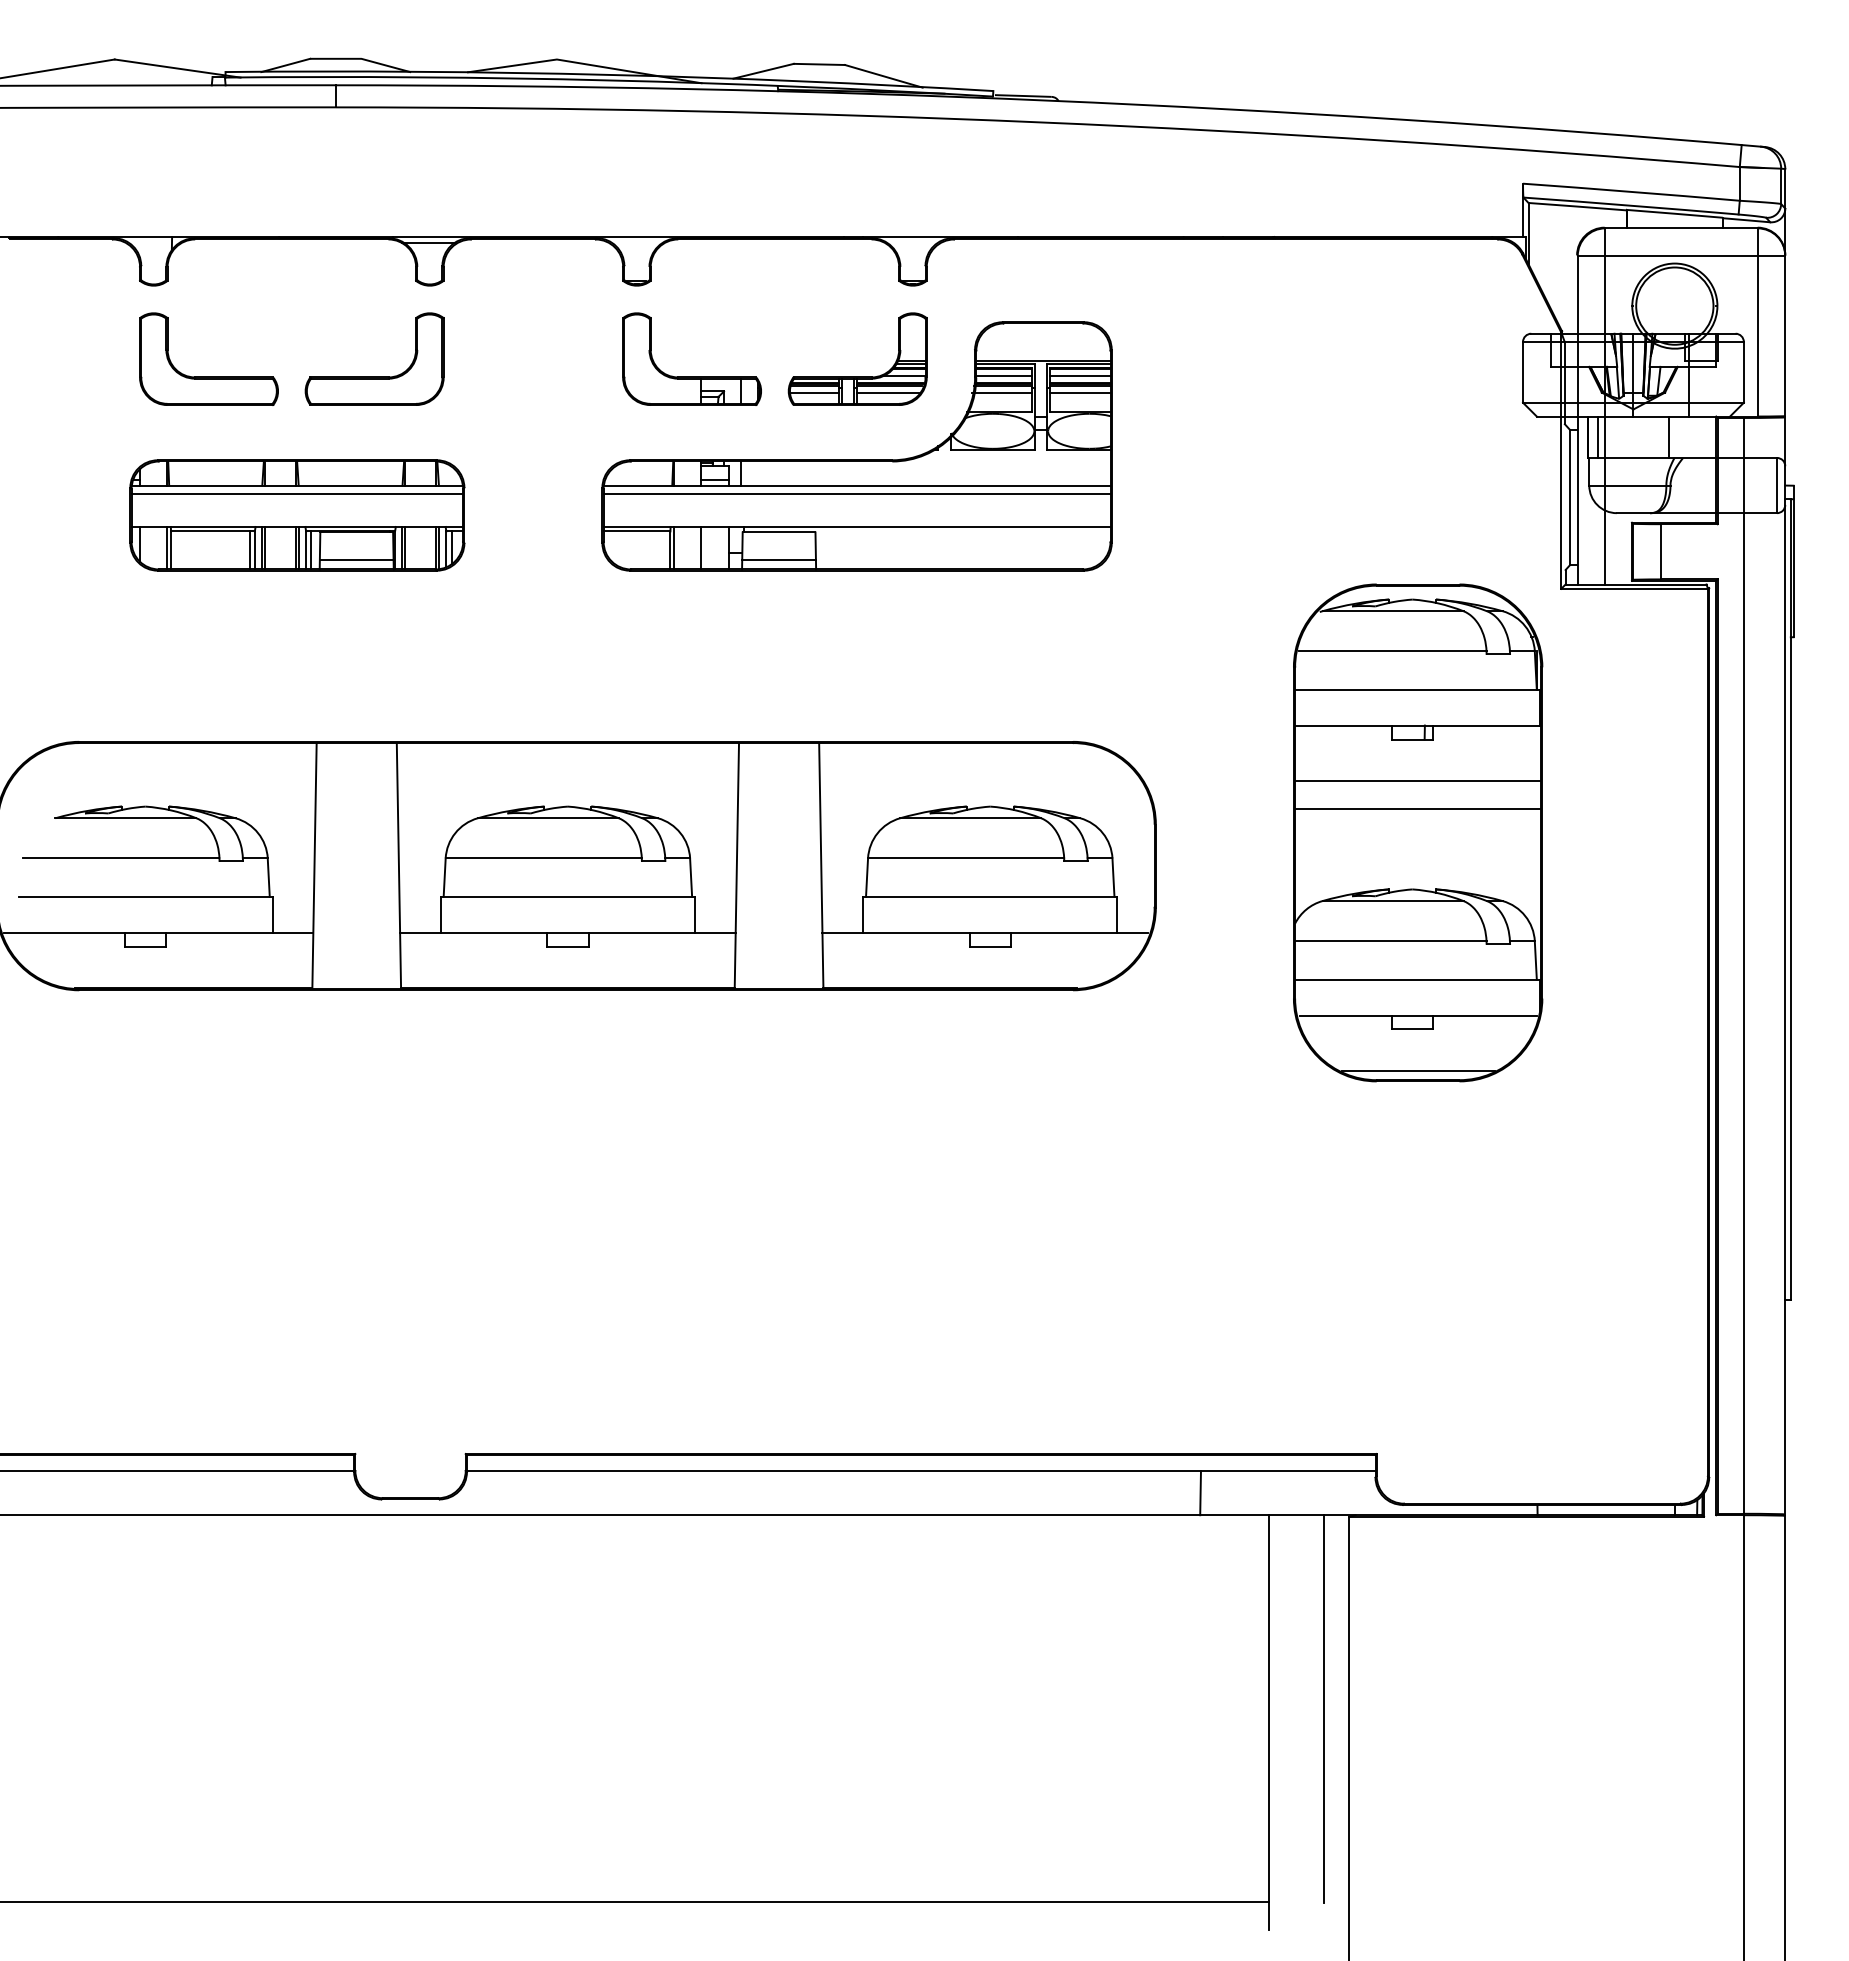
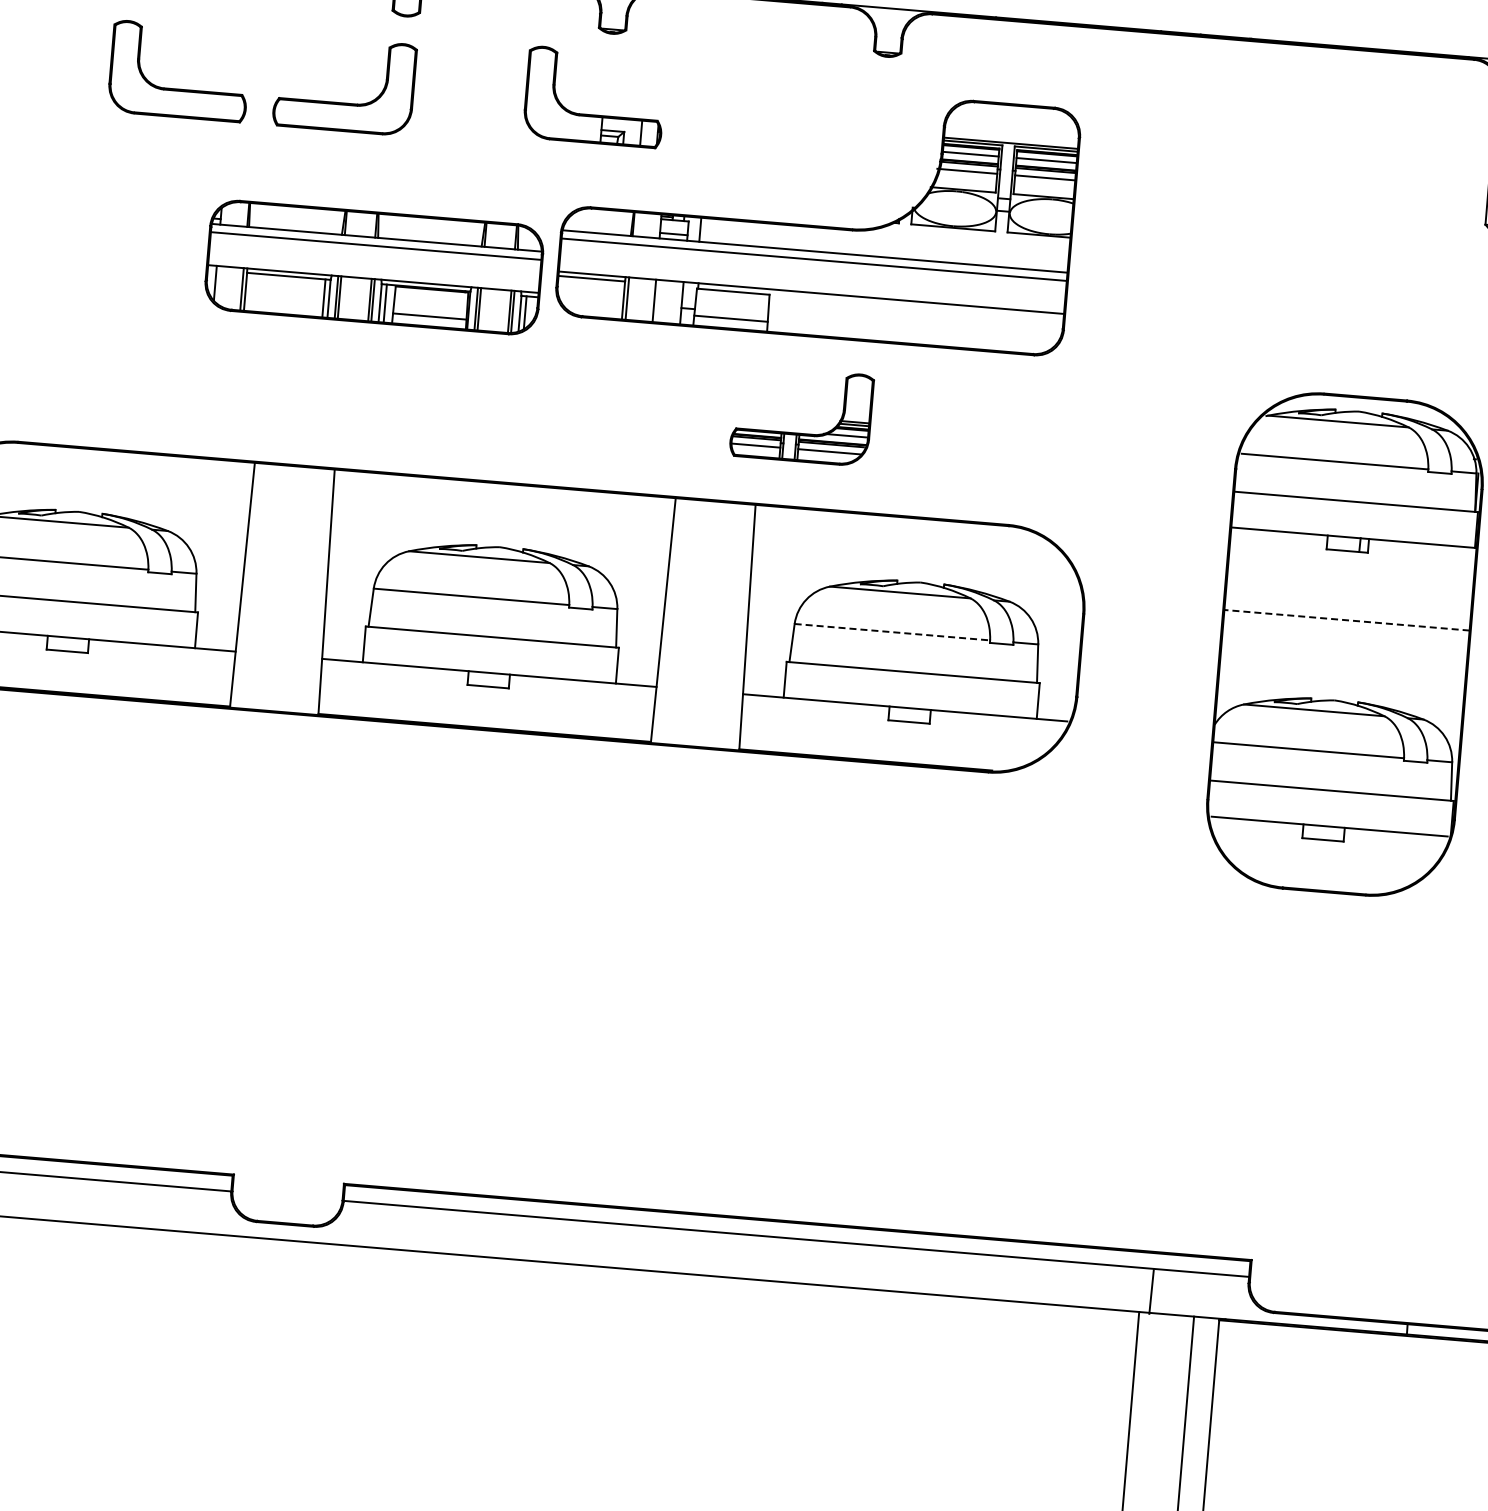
part: (691, 376) -> (593, 114), moved
part: (857, 376) -> (800, 432), moved
part: (297, 515) -> (374, 267), moved
line: (1418, 780) -> (1349, 592), removed
line: (1417, 808) -> (1346, 620), solid -> dashed
line: (966, 858) -> (892, 632), solid -> dashed
line: (1417, 1070) -> (1324, 881), removed
line: (1200, 1493) -> (1151, 1292), moved

